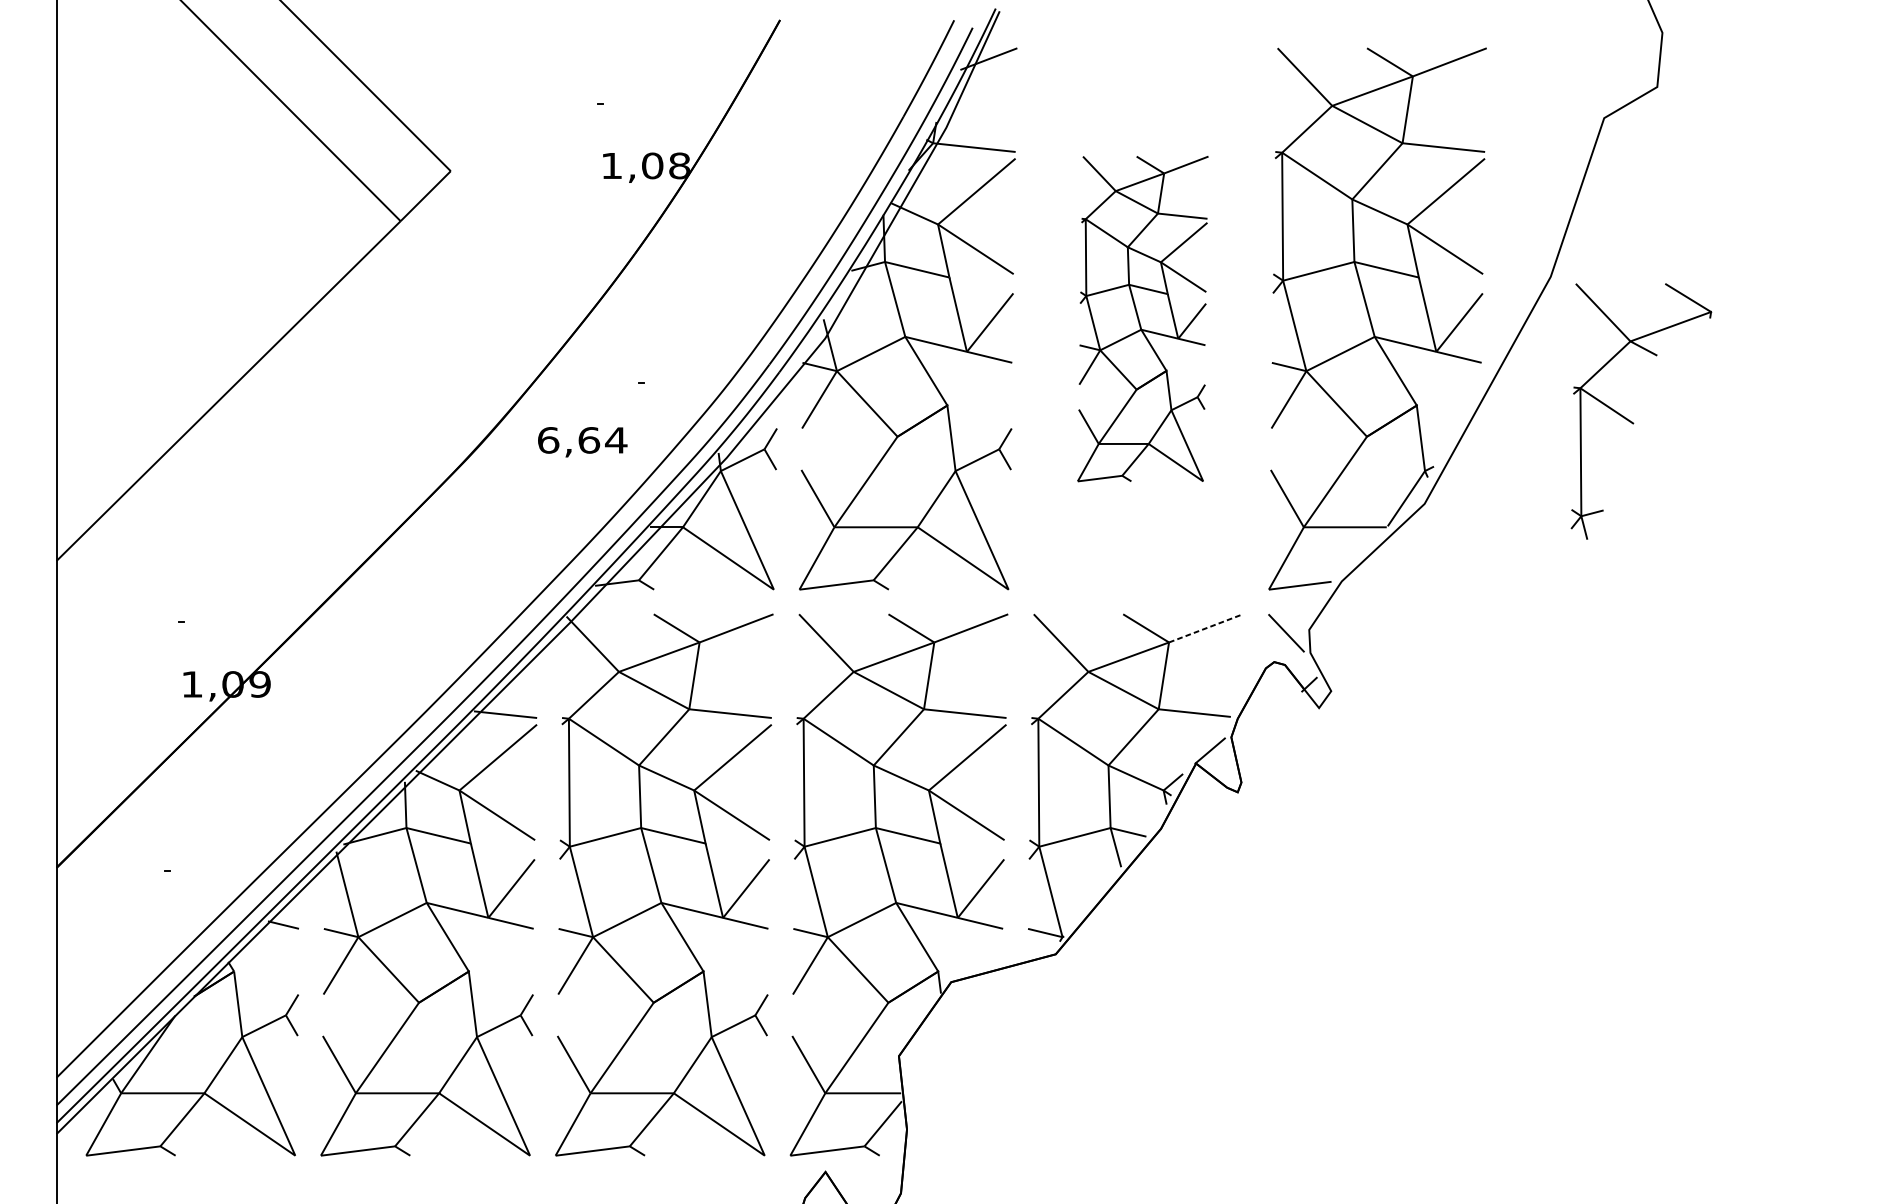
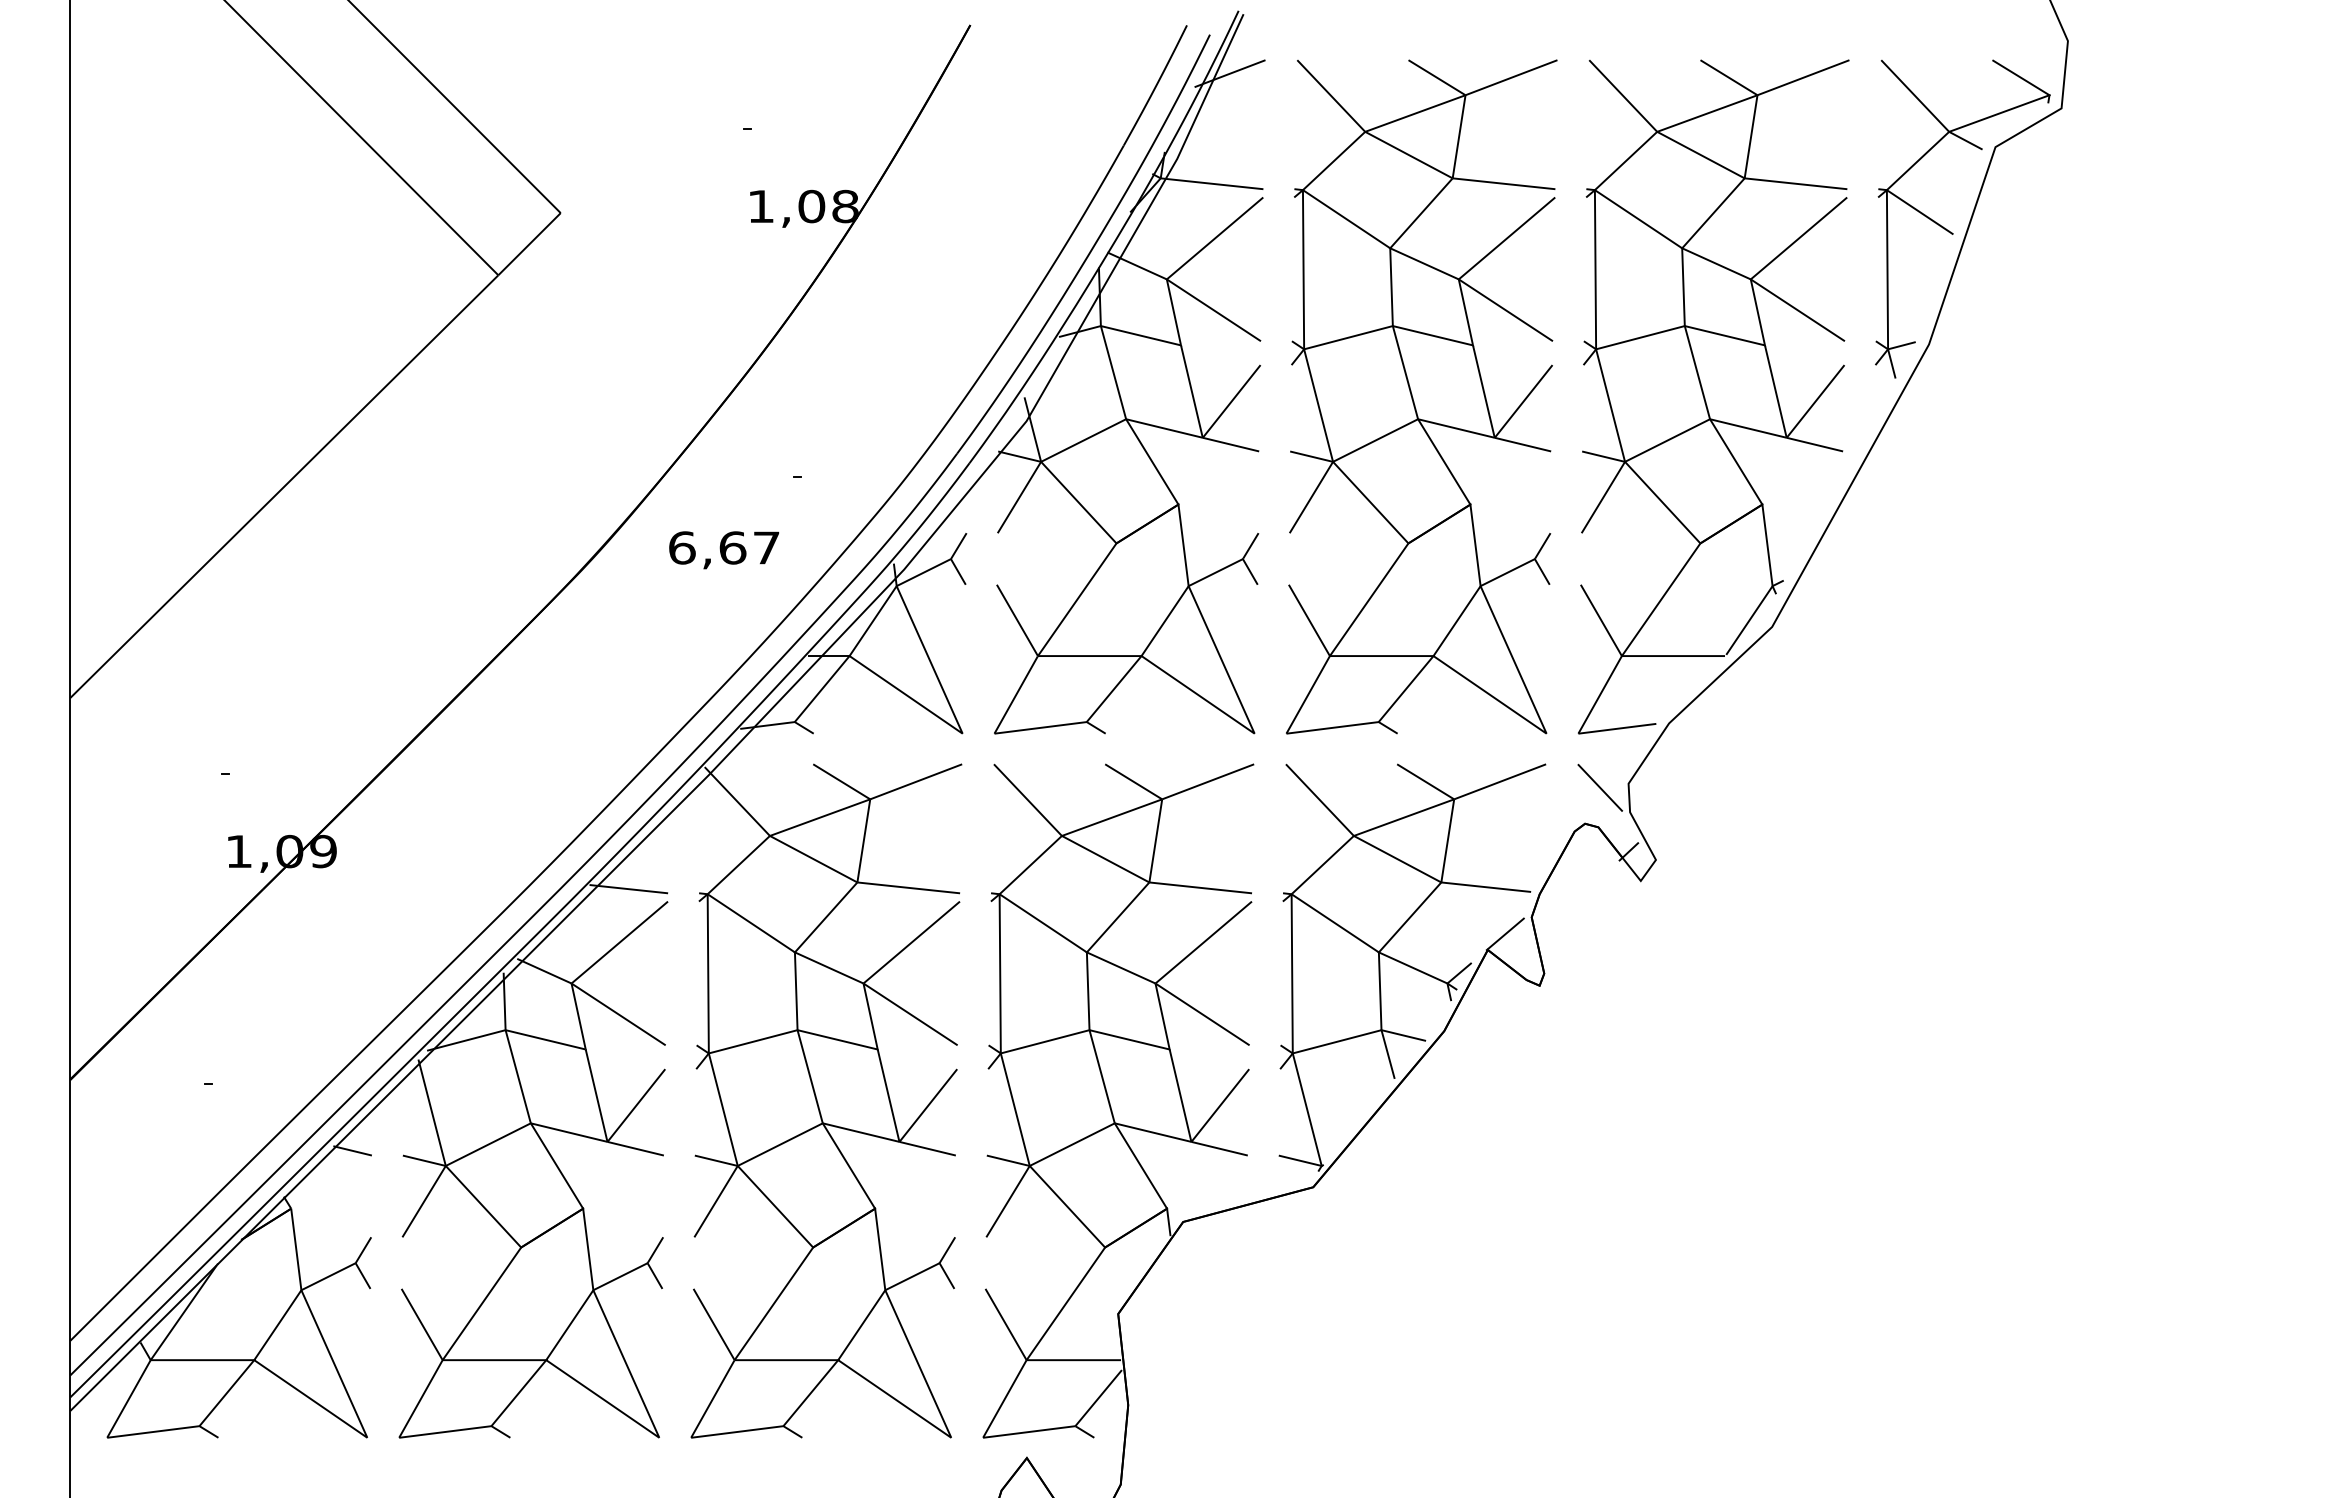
part: (1142, 318) -> (1421, 396), size x1.67
part: (1633, 422) -> (1952, 232), moved
text: (616, 440) -> (766, 547), 6,64 -> 6,67
line: (1206, 628) -> (1500, 781), dashed -> solid

